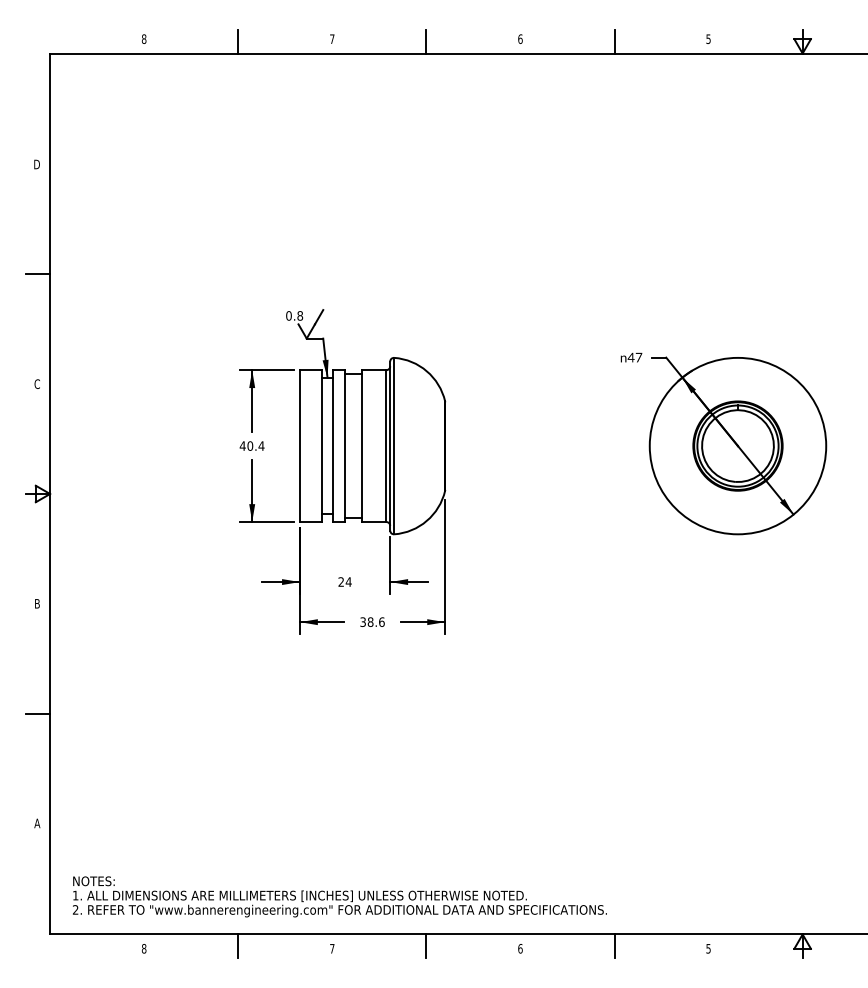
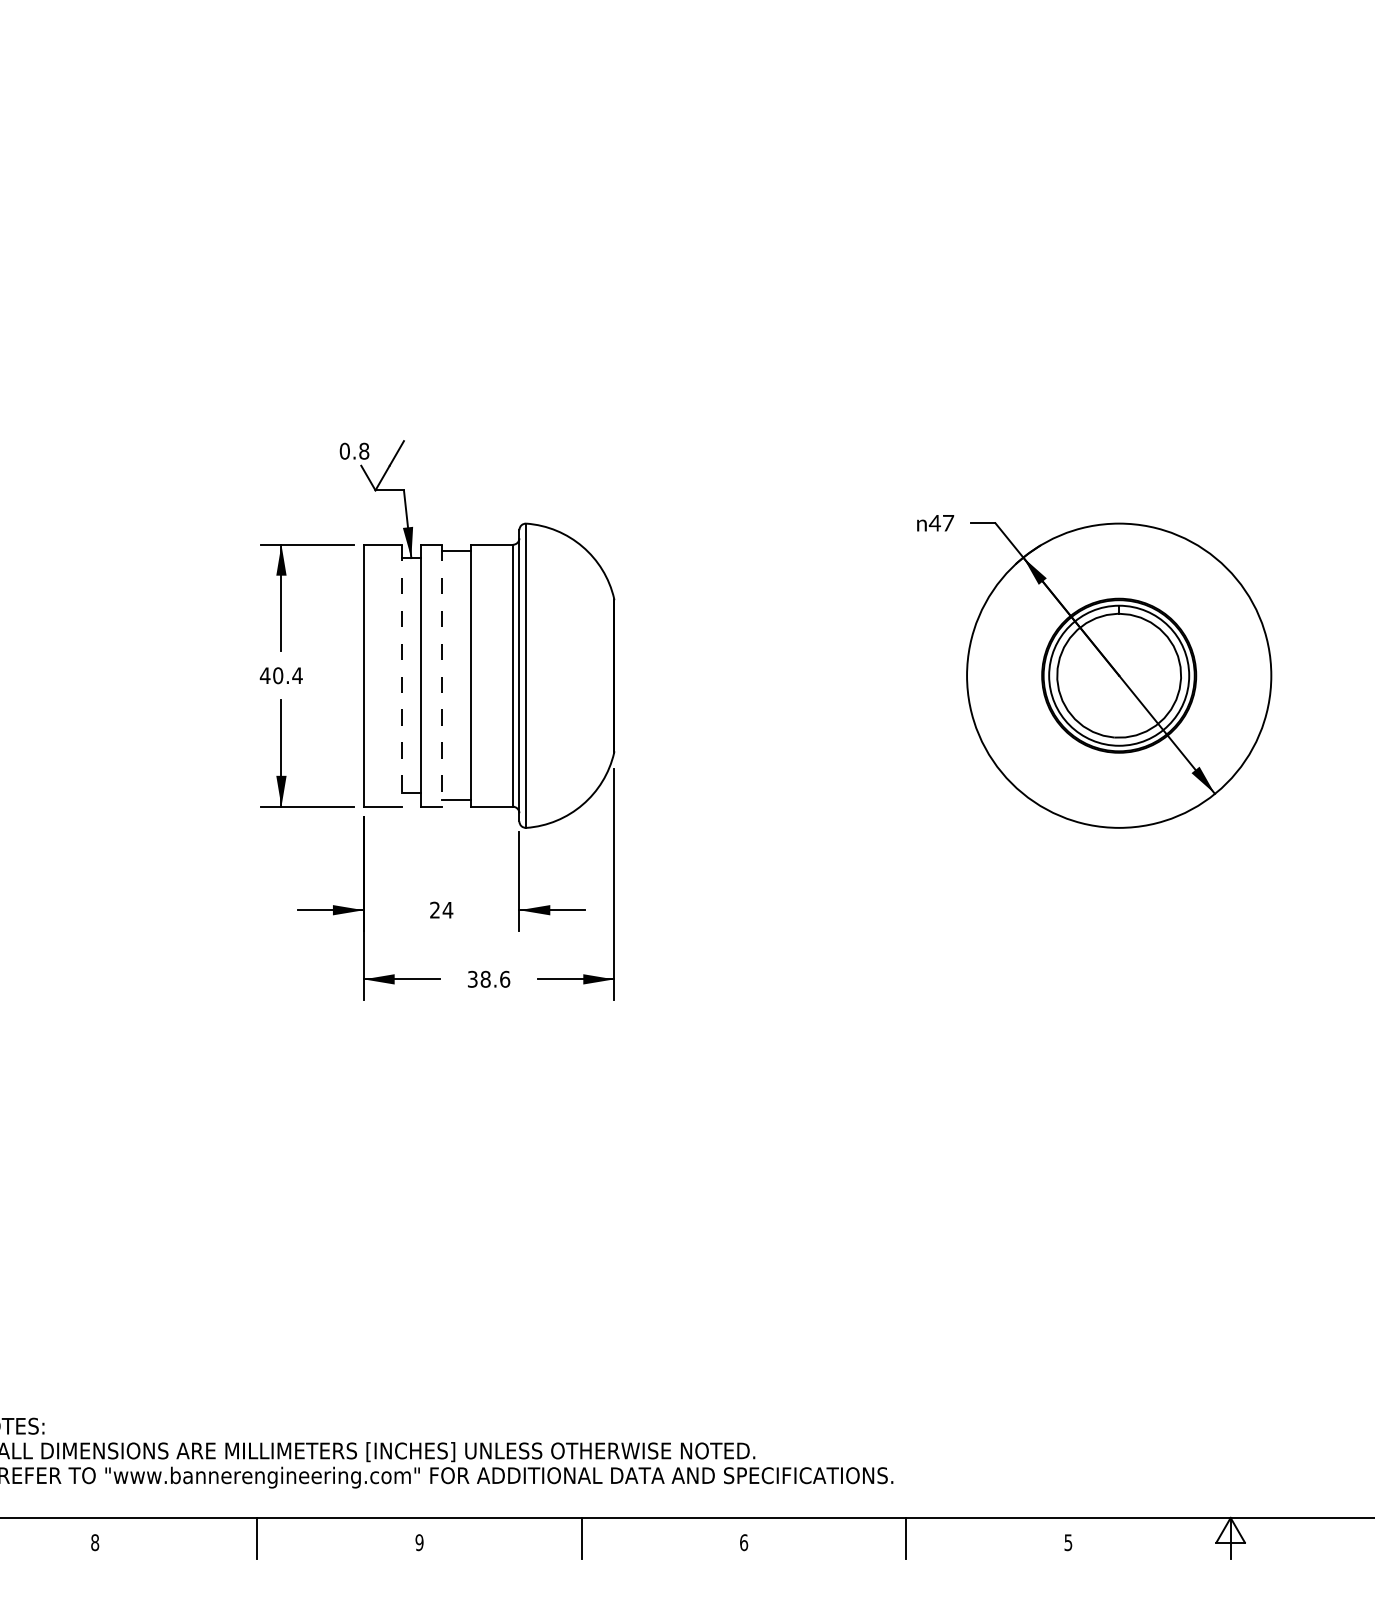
line: (321, 446) -> (400, 676), solid -> dashed
line: (345, 446) -> (442, 676), solid -> dashed
text: (332, 948) -> (419, 1542), 7 -> 9

